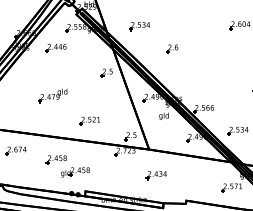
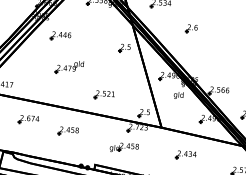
part: (55, 48) -> (60, 36), moved
part: (75, 172) -> (124, 148), moved
part: (155, 175) -> (185, 155), moved

